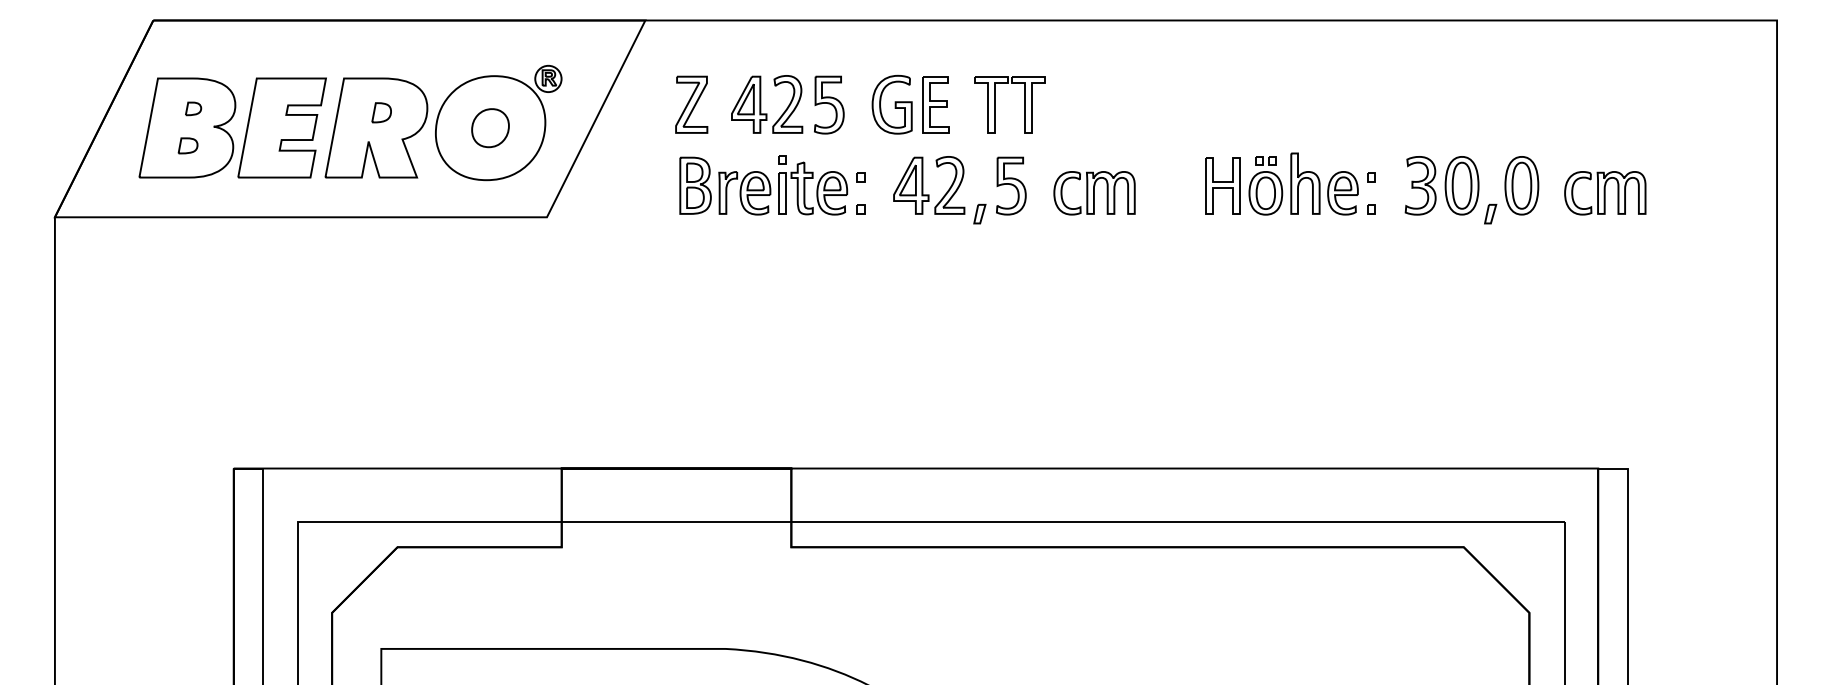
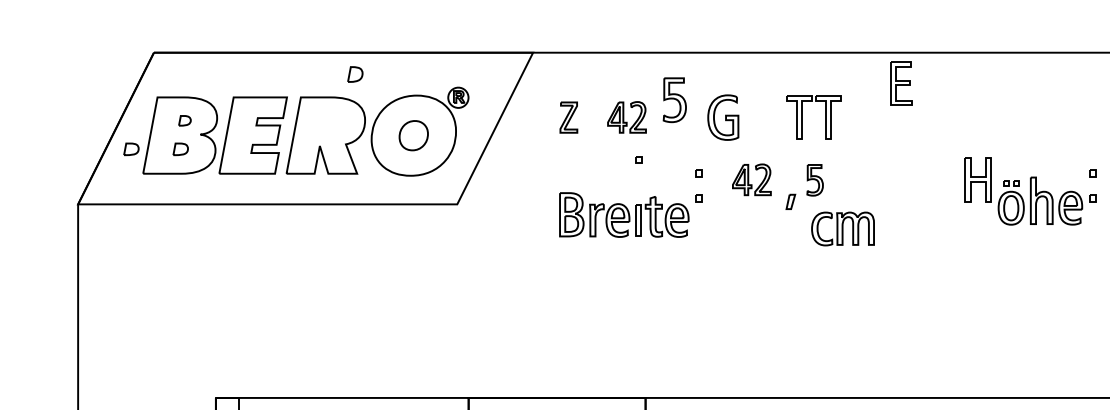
part: (691, 104) -> (568, 117), size x0.7
part: (767, 104) -> (627, 117), size x0.7
part: (829, 104) -> (674, 99), moved
part: (935, 104) -> (900, 83), moved
part: (381, 112) -> (355, 74), moved
part: (123, 145) -> (130, 149), added
part: (1303, 183) -> (1040, 200), moved
part: (763, 185) -> (624, 214), moved
part: (929, 185) -> (752, 179), size x0.7
part: (1011, 185) -> (815, 179), size x0.7
part: (1094, 193) -> (842, 229), moved

